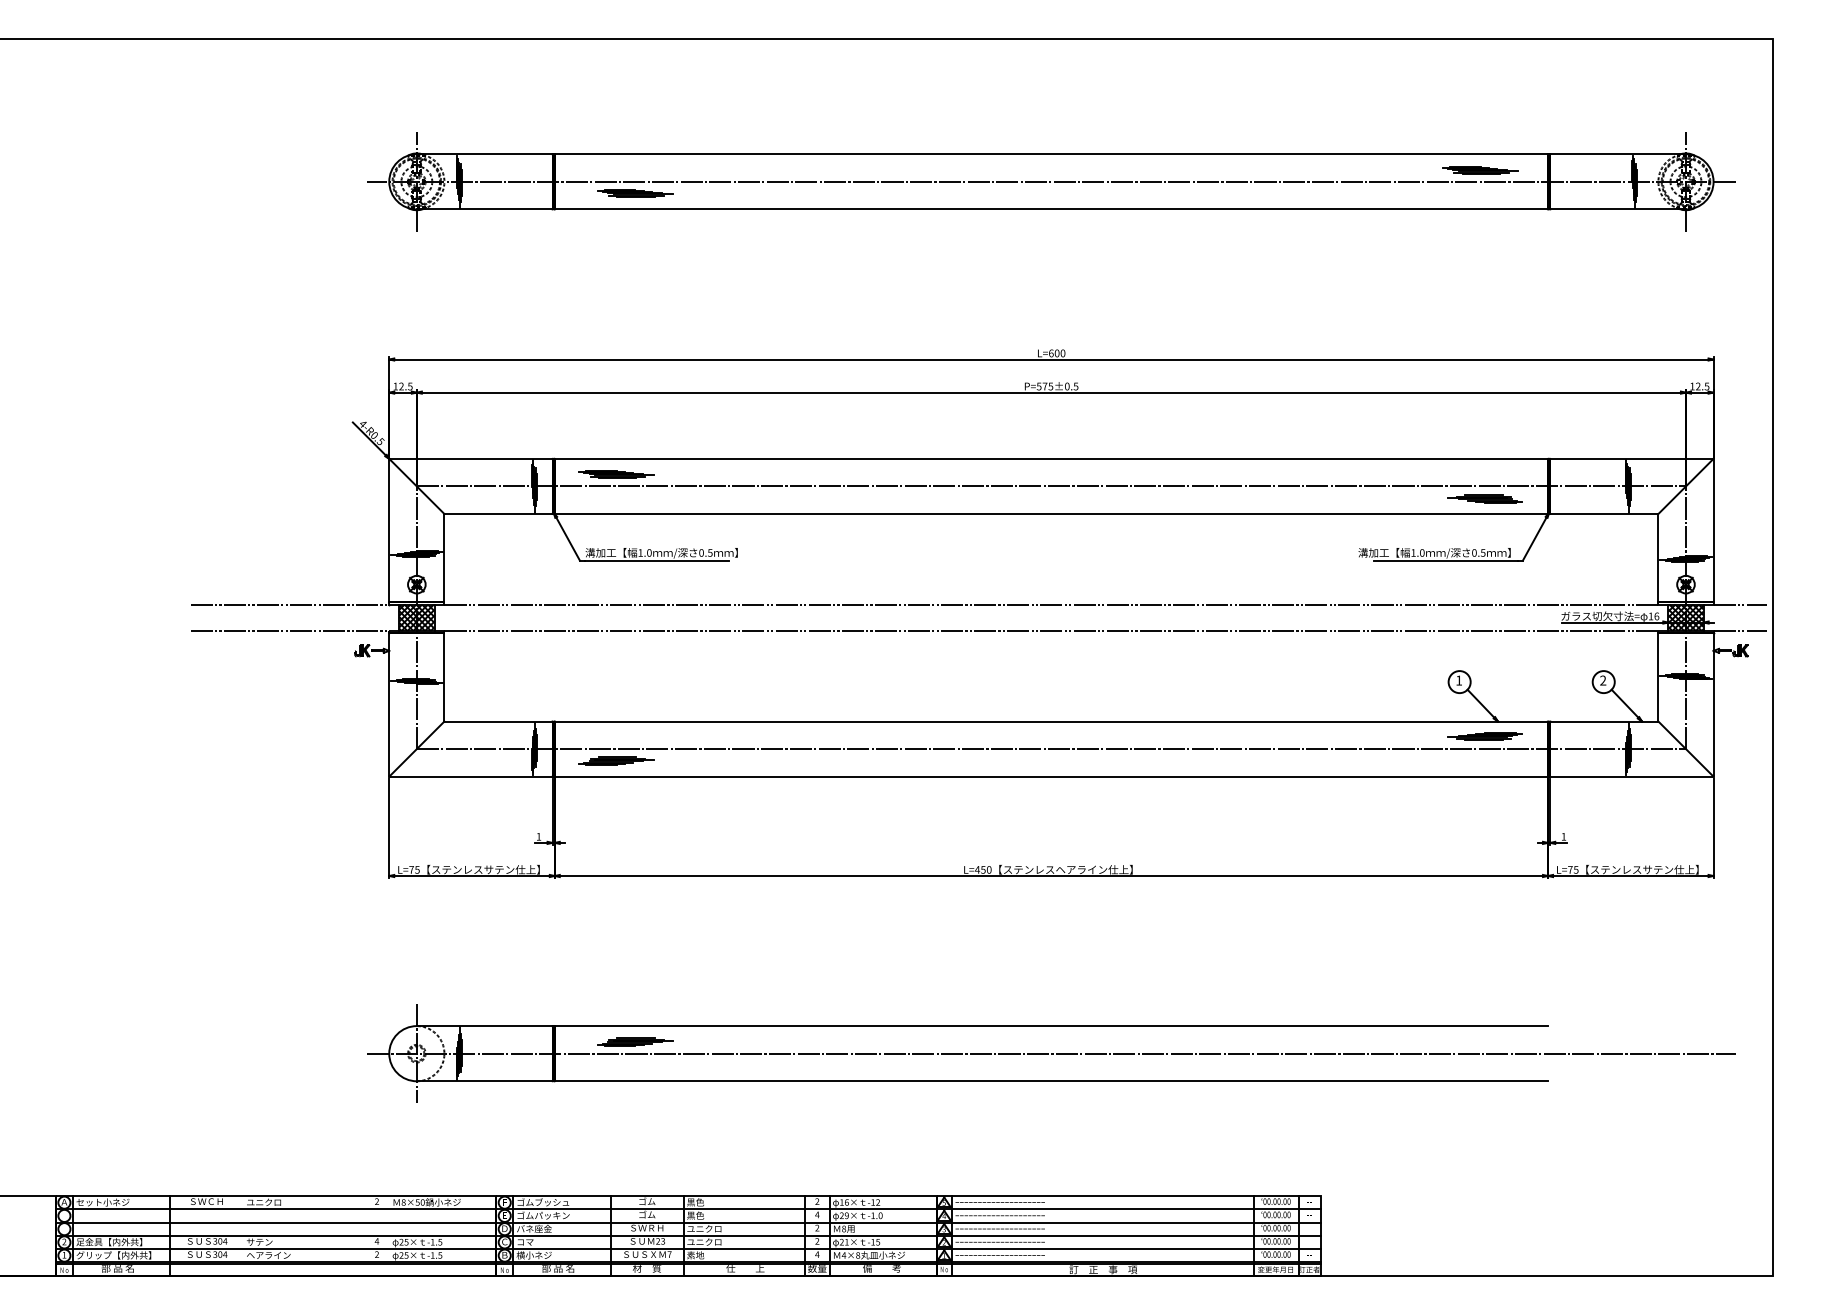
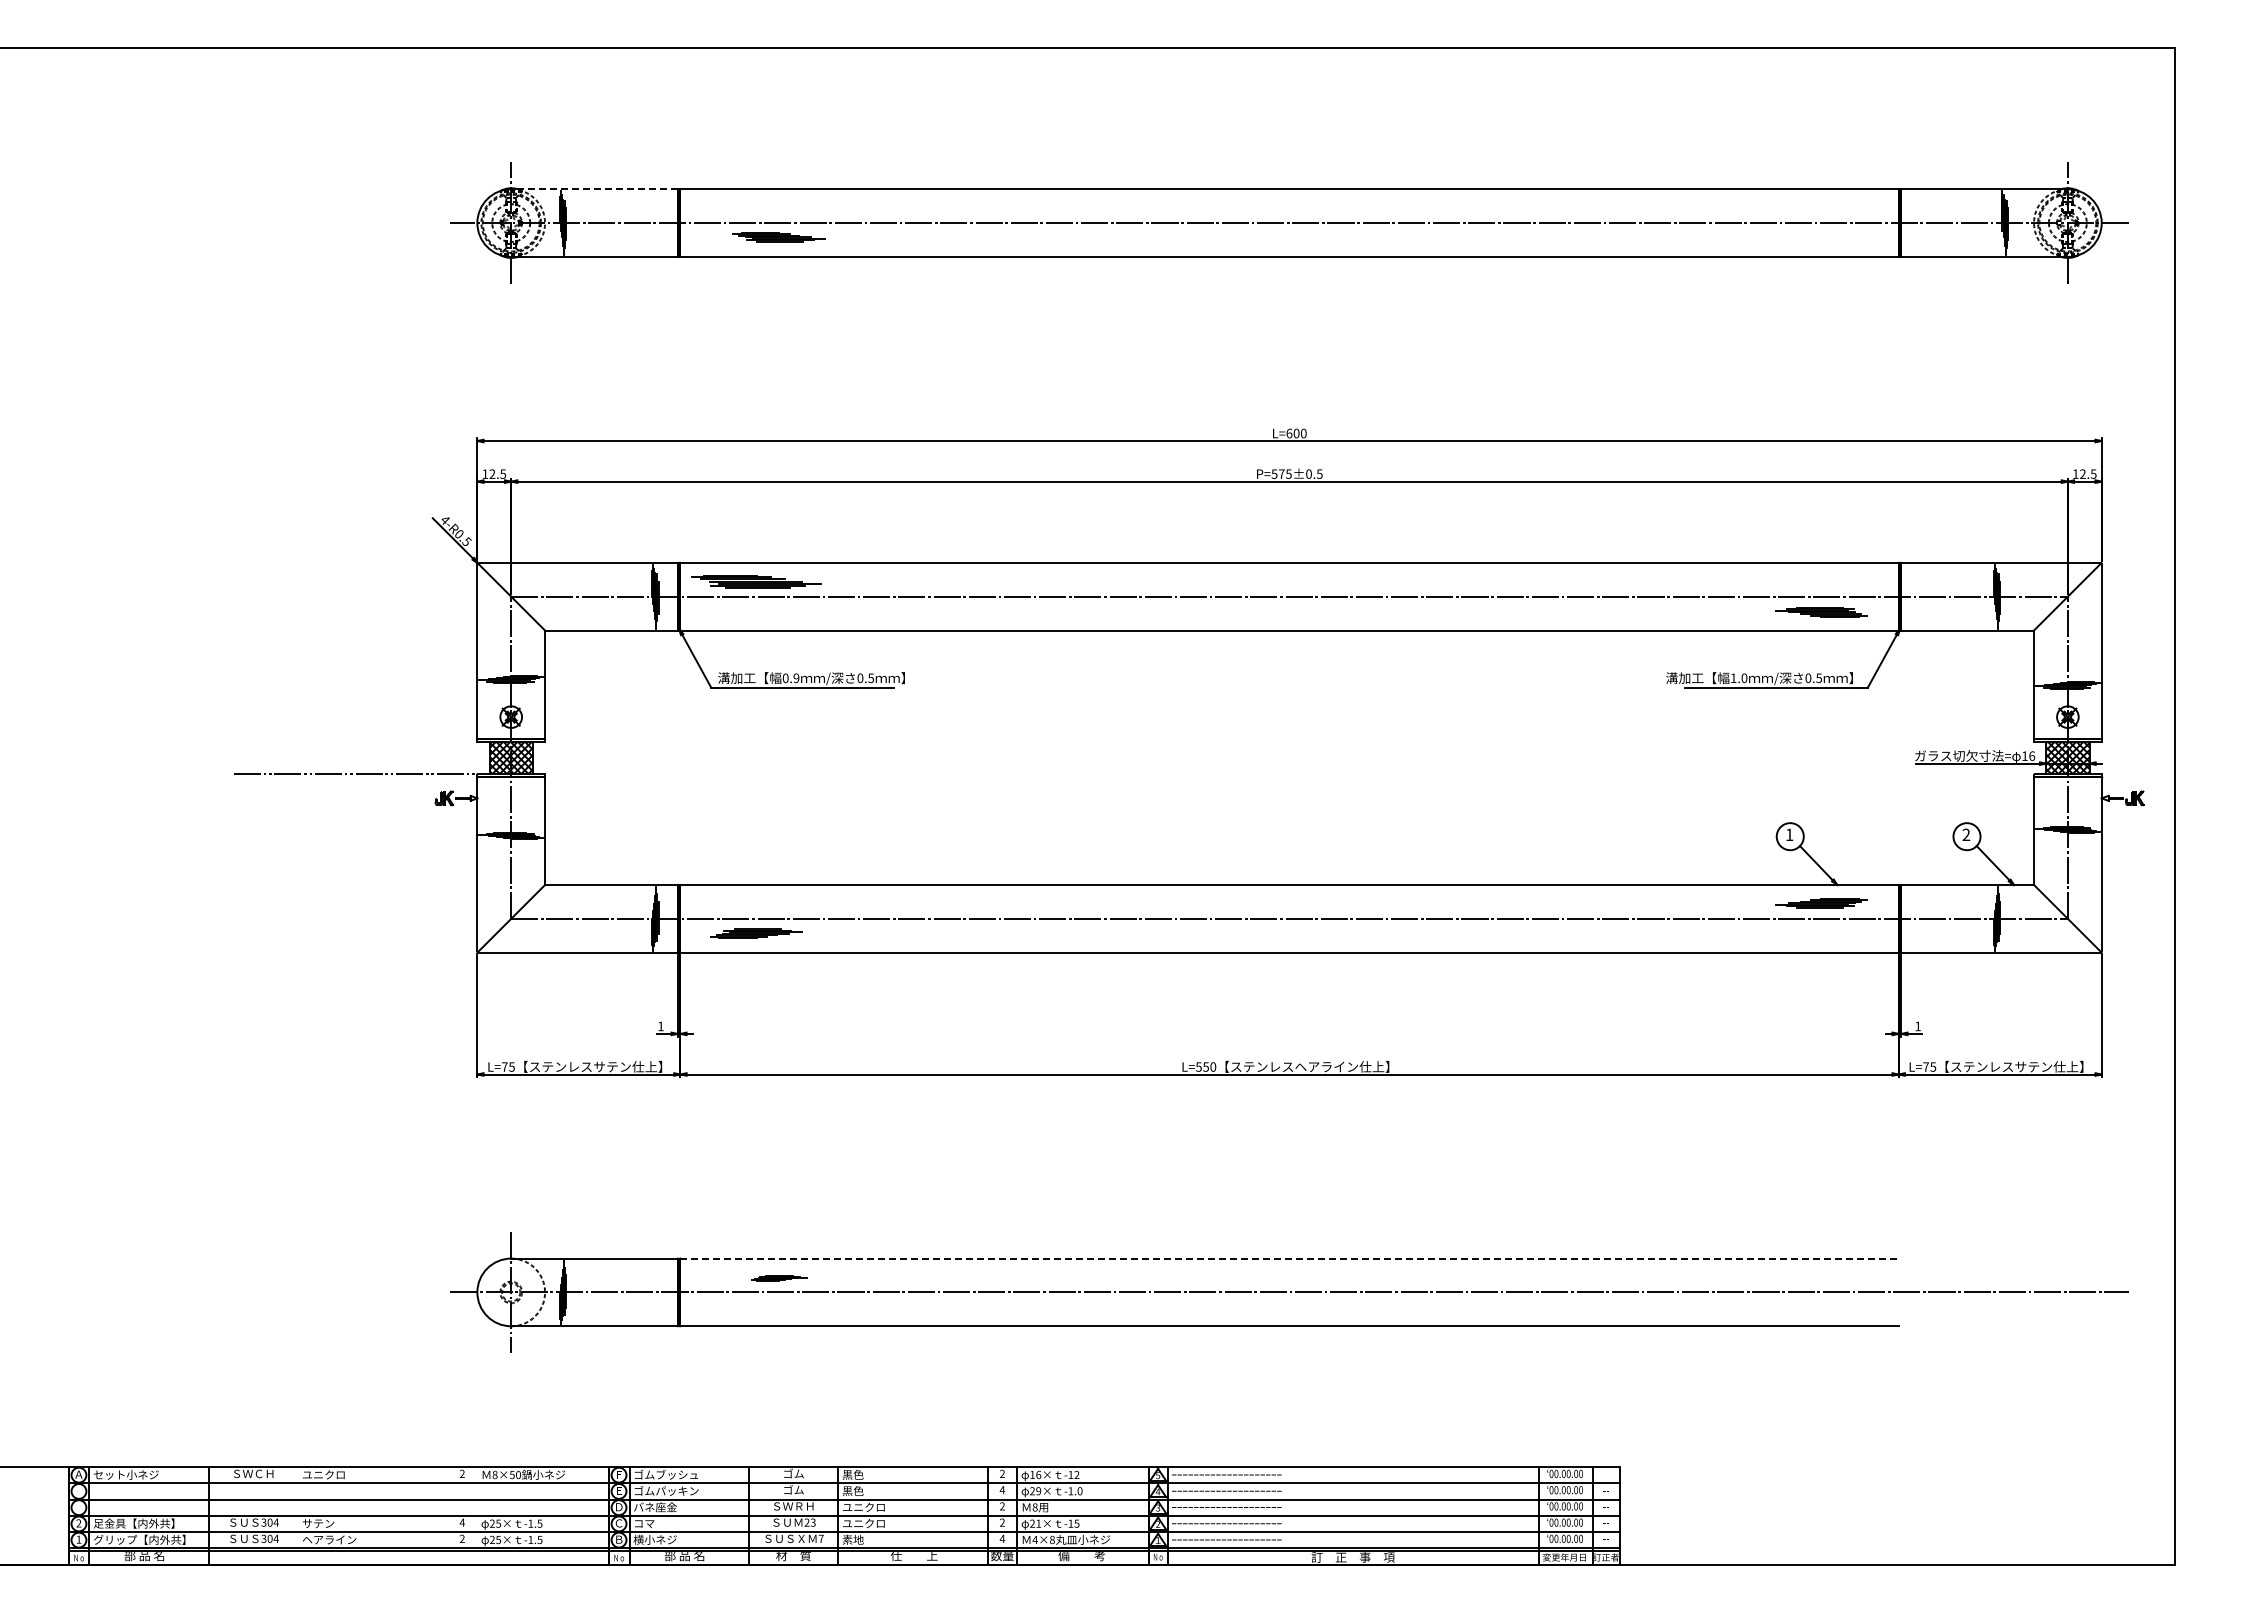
line: (483, 154) -> (593, 189), solid -> dashed
part: (1480, 169) -> (1815, 208), removed
part: (616, 474) -> (756, 581), size x1.4
text: (644, 553) -> (790, 678), 1.0 -> 0.9
line: (289, 604) -> (355, 741), removed
line: (1051, 604) -> (1289, 741), removed
line: (1739, 604) -> (2133, 741), removed
line: (1051, 631) -> (1289, 774), removed
line: (1739, 631) -> (2133, 774), removed
text: (977, 869) -> (1198, 1066), L=450 -> L=550
line: (1052, 1026) -> (1290, 1258), solid -> dashed
part: (634, 1042) -> (778, 1278), size x0.6

